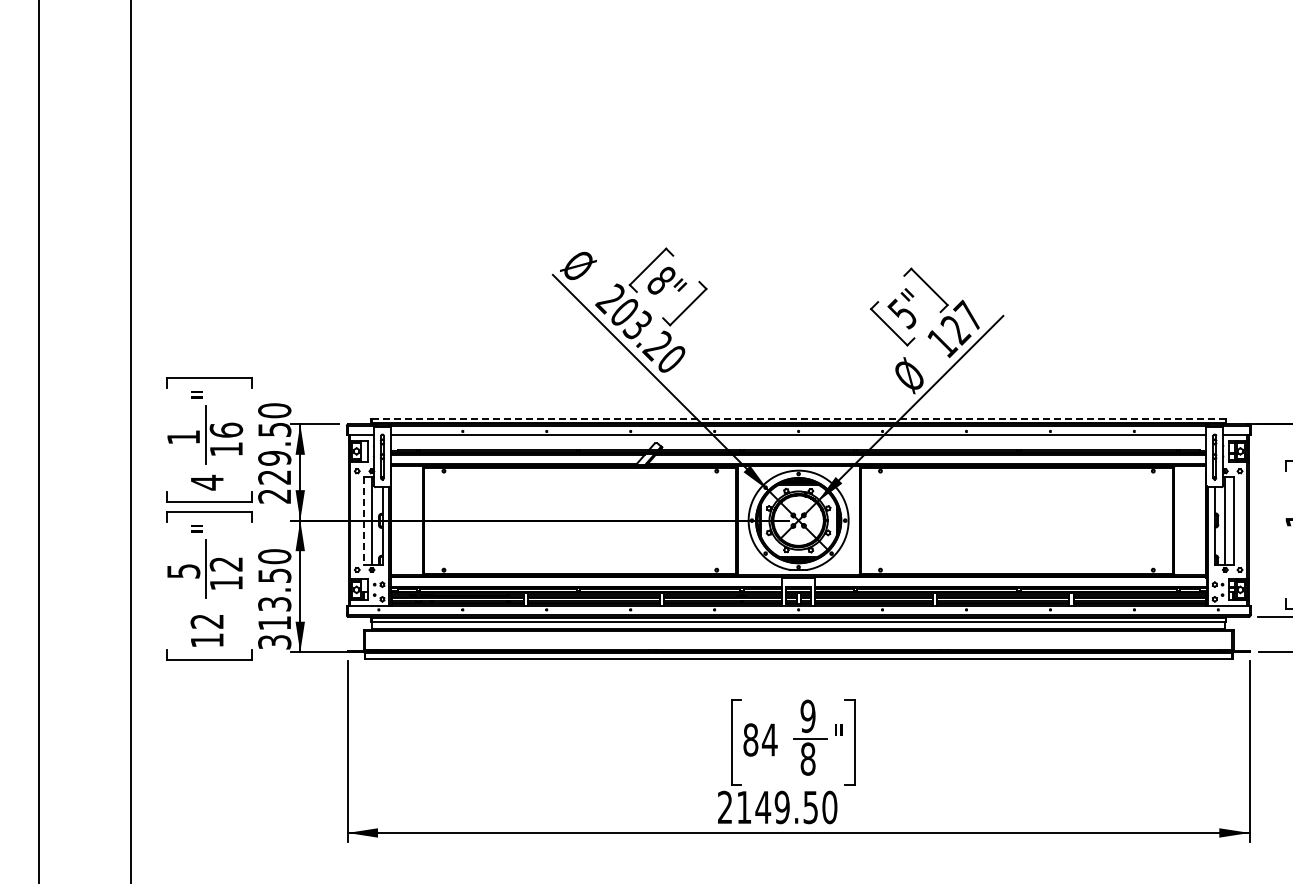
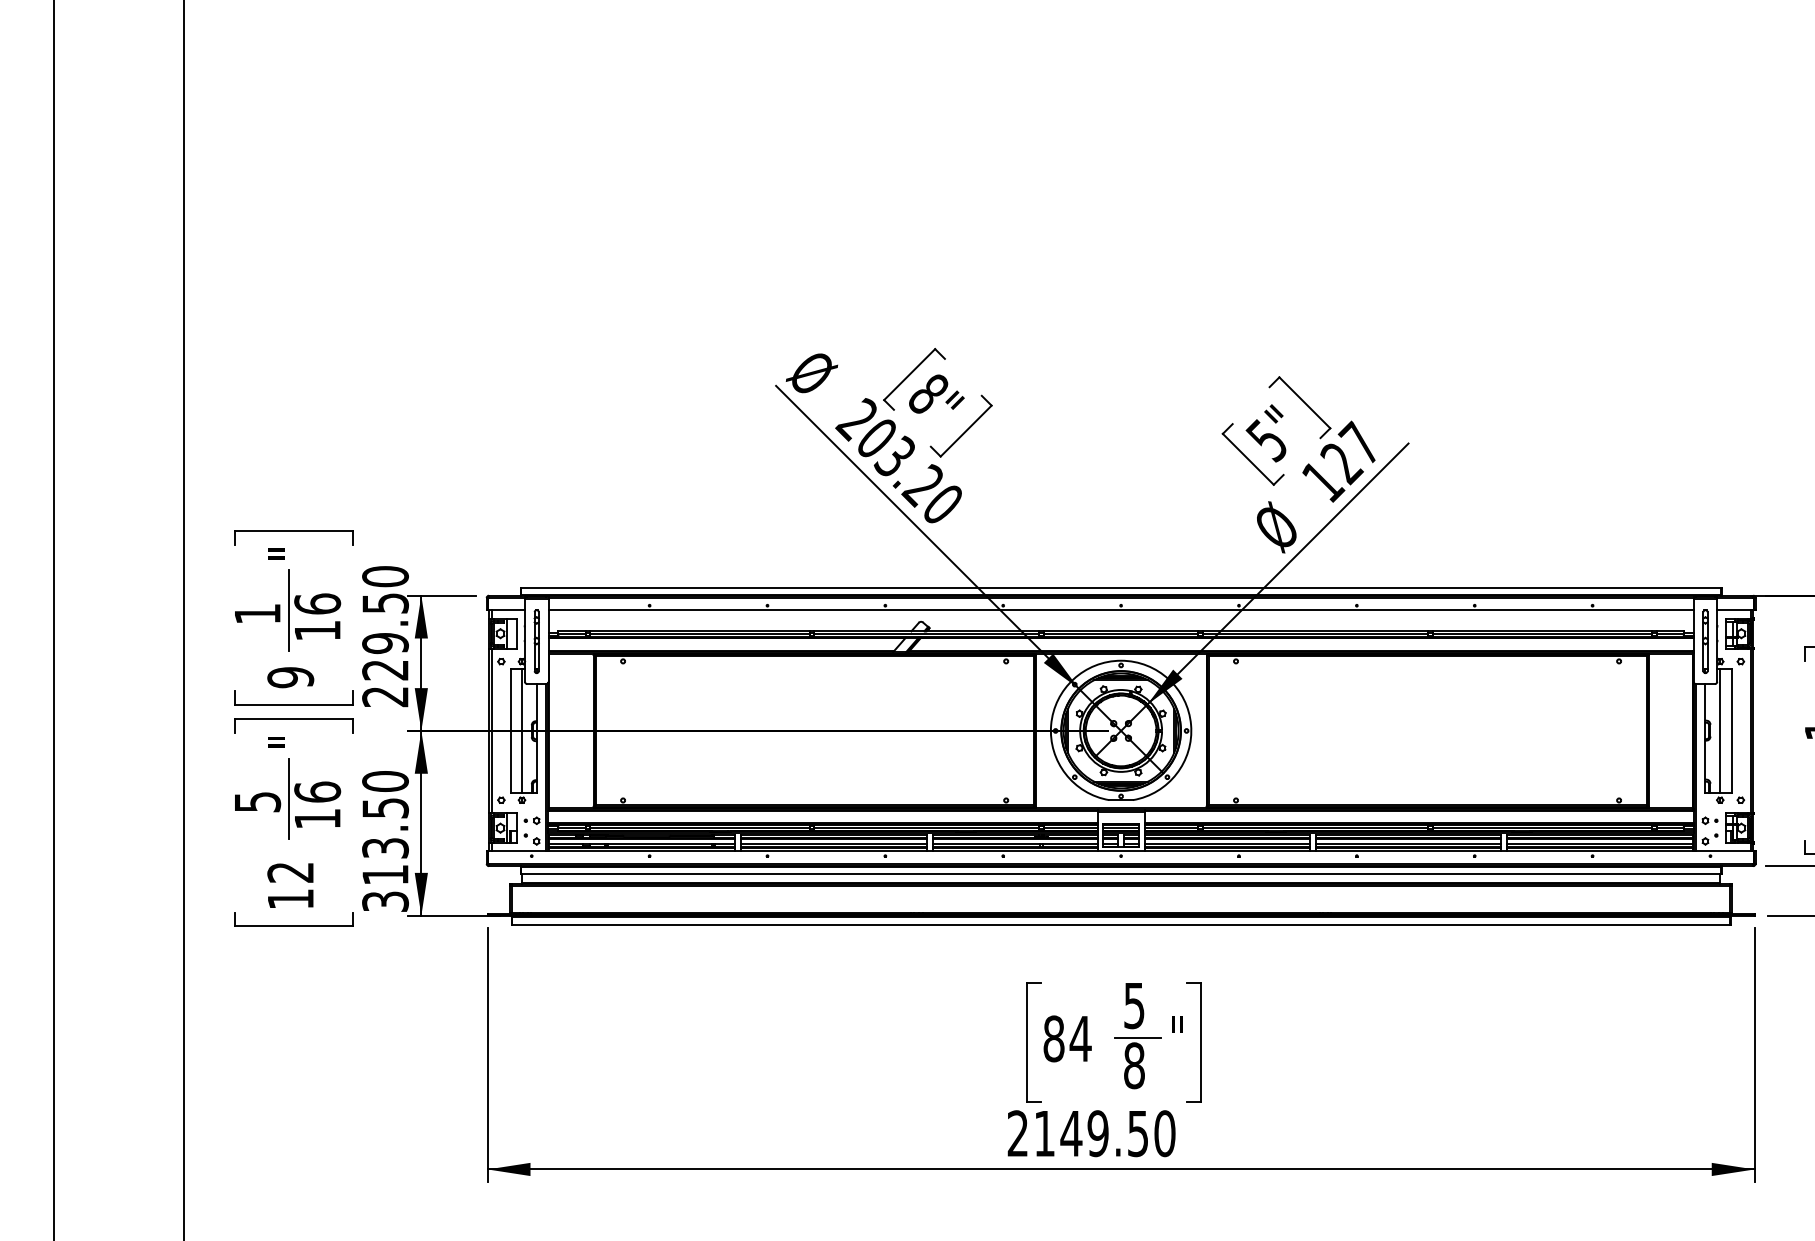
line: (799, 418) -> (1122, 587), dashed -> solid
text: (206, 482) -> (289, 677), 4 -> 9
line: (363, 521) -> (510, 732), dashed -> solid
text: (226, 563) -> (317, 791), 12 -> 16
text: (807, 715) -> (1133, 1004), 9 -> 5

